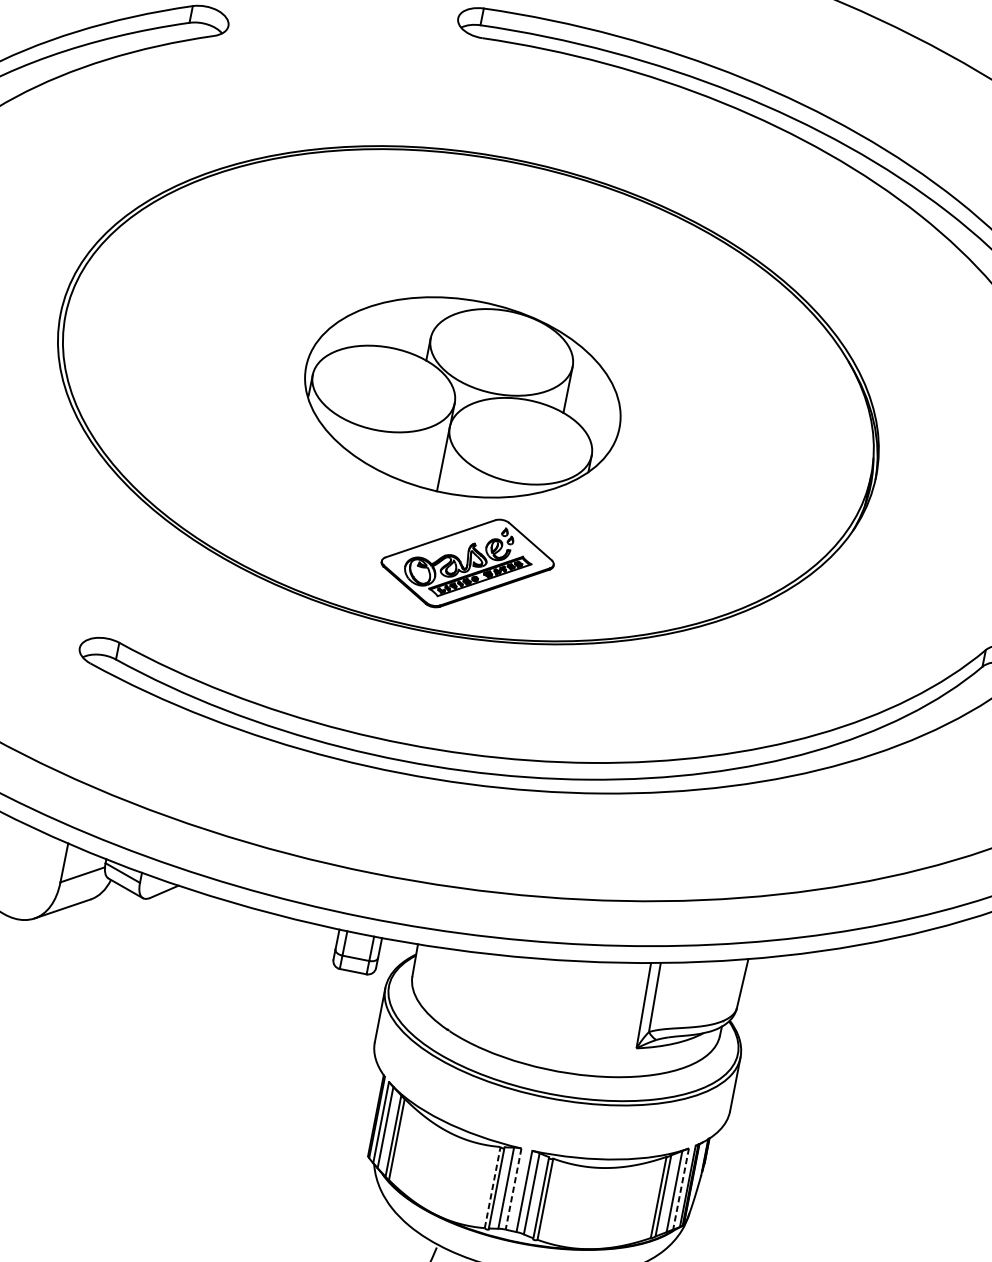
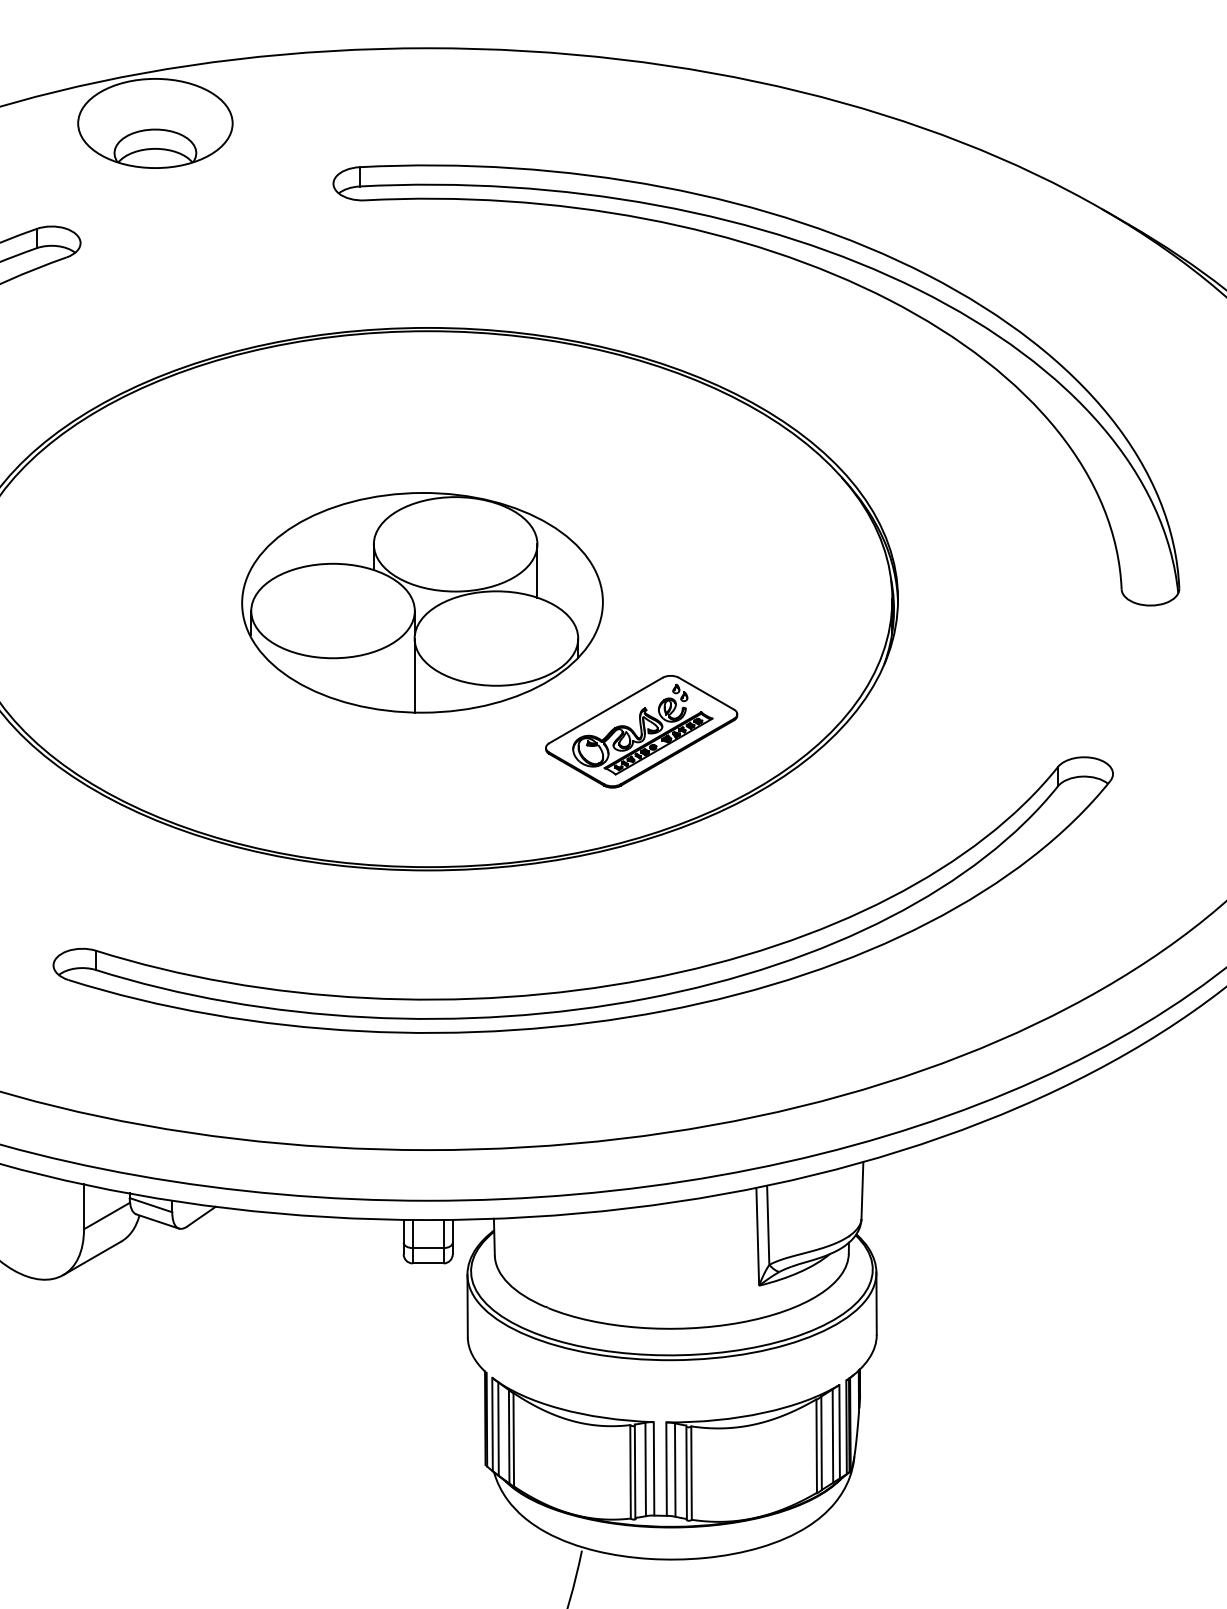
part: (467, 563) -> (641, 731), moved
line: (492, 1187) -> (630, 1471), dashed -> solid
line: (514, 1188) -> (654, 1468), dashed -> solid
line: (680, 1188) -> (839, 1431), dashed -> solid

